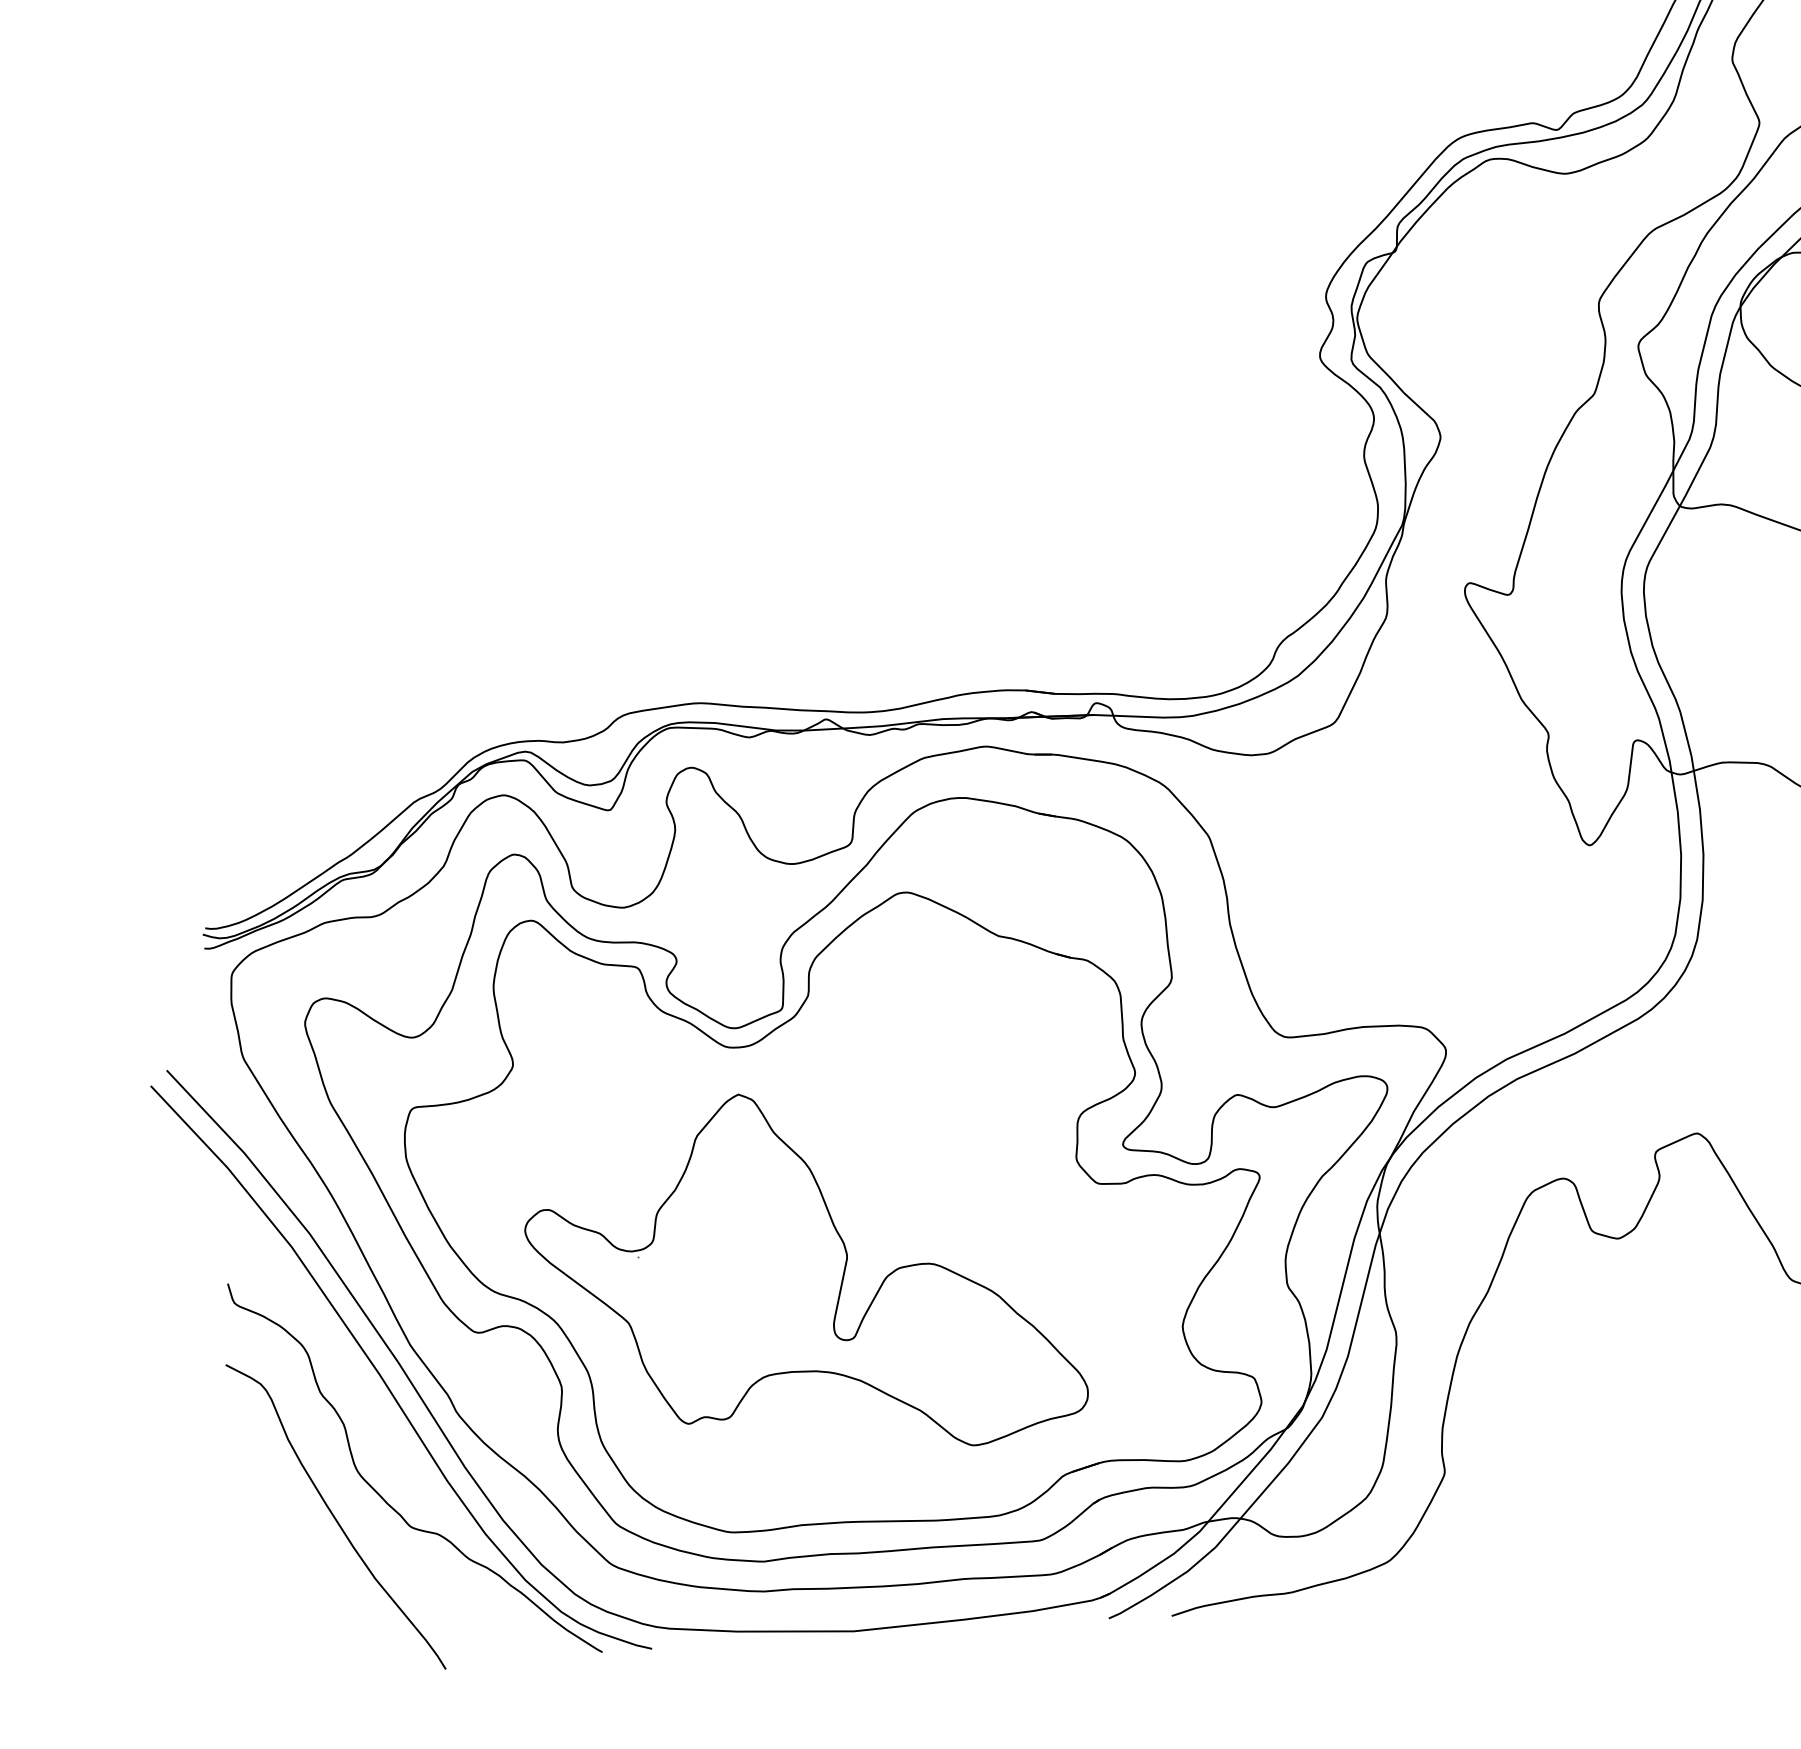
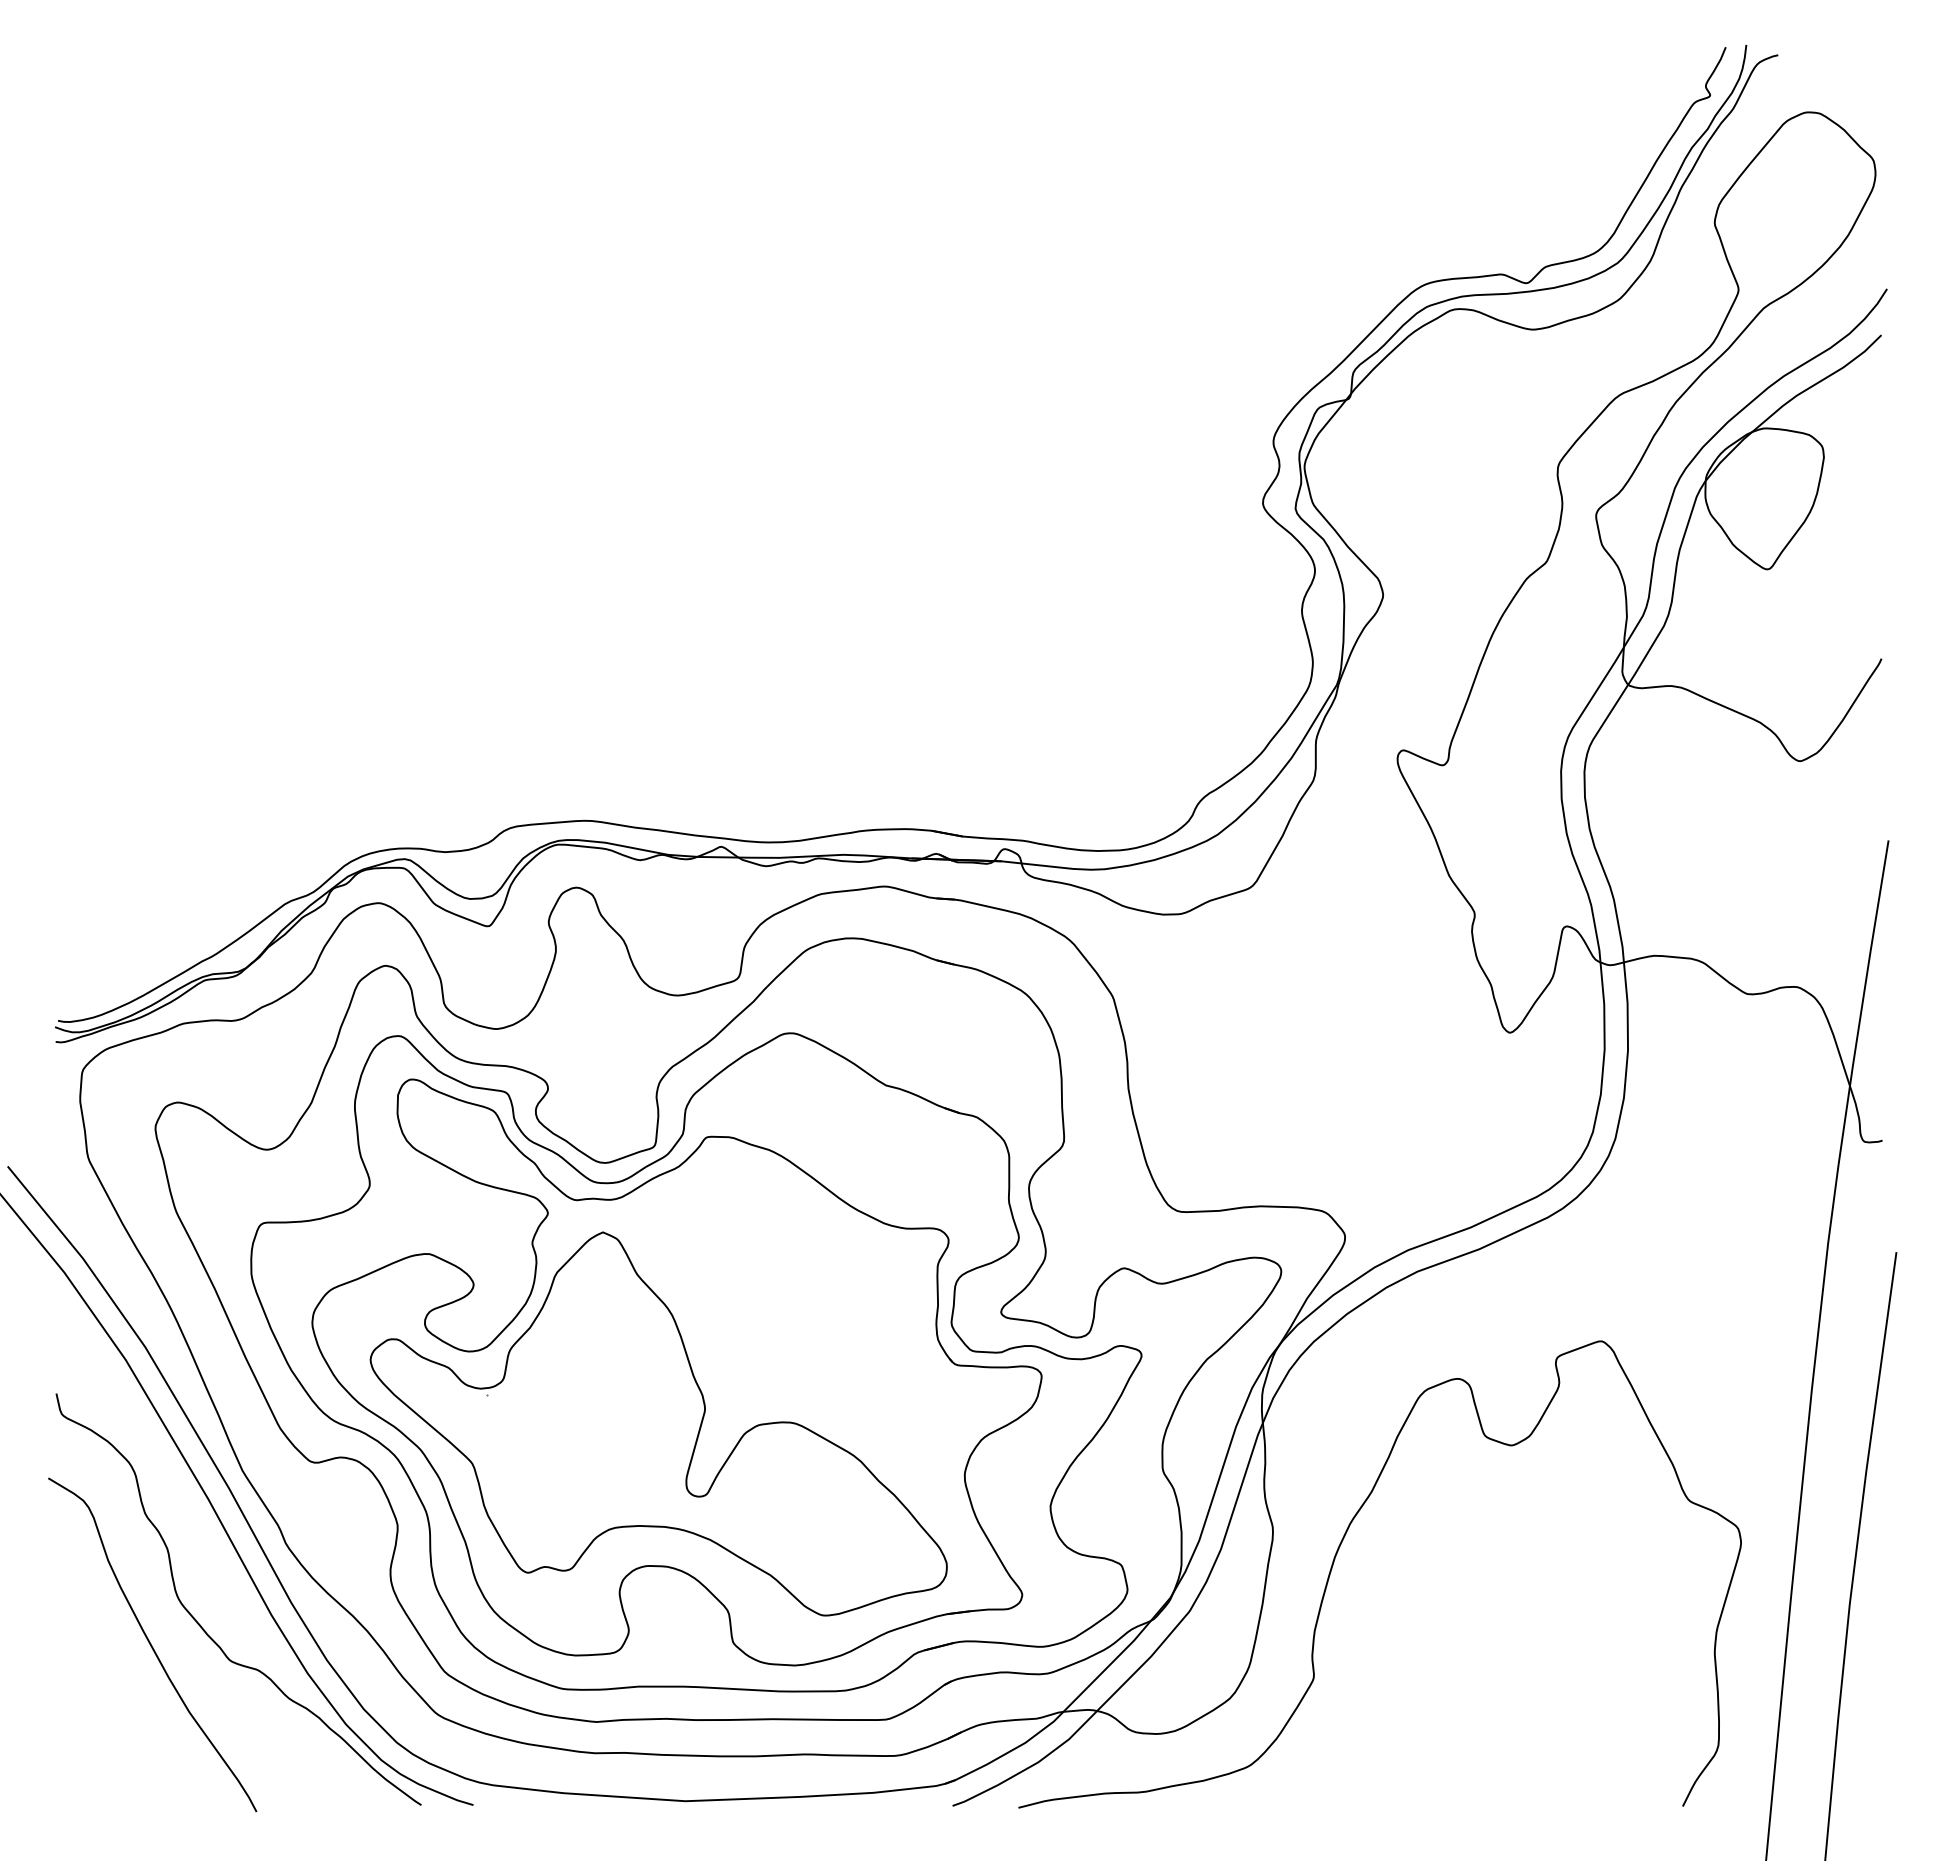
part: (817, 1223) -> (676, 1372), added

